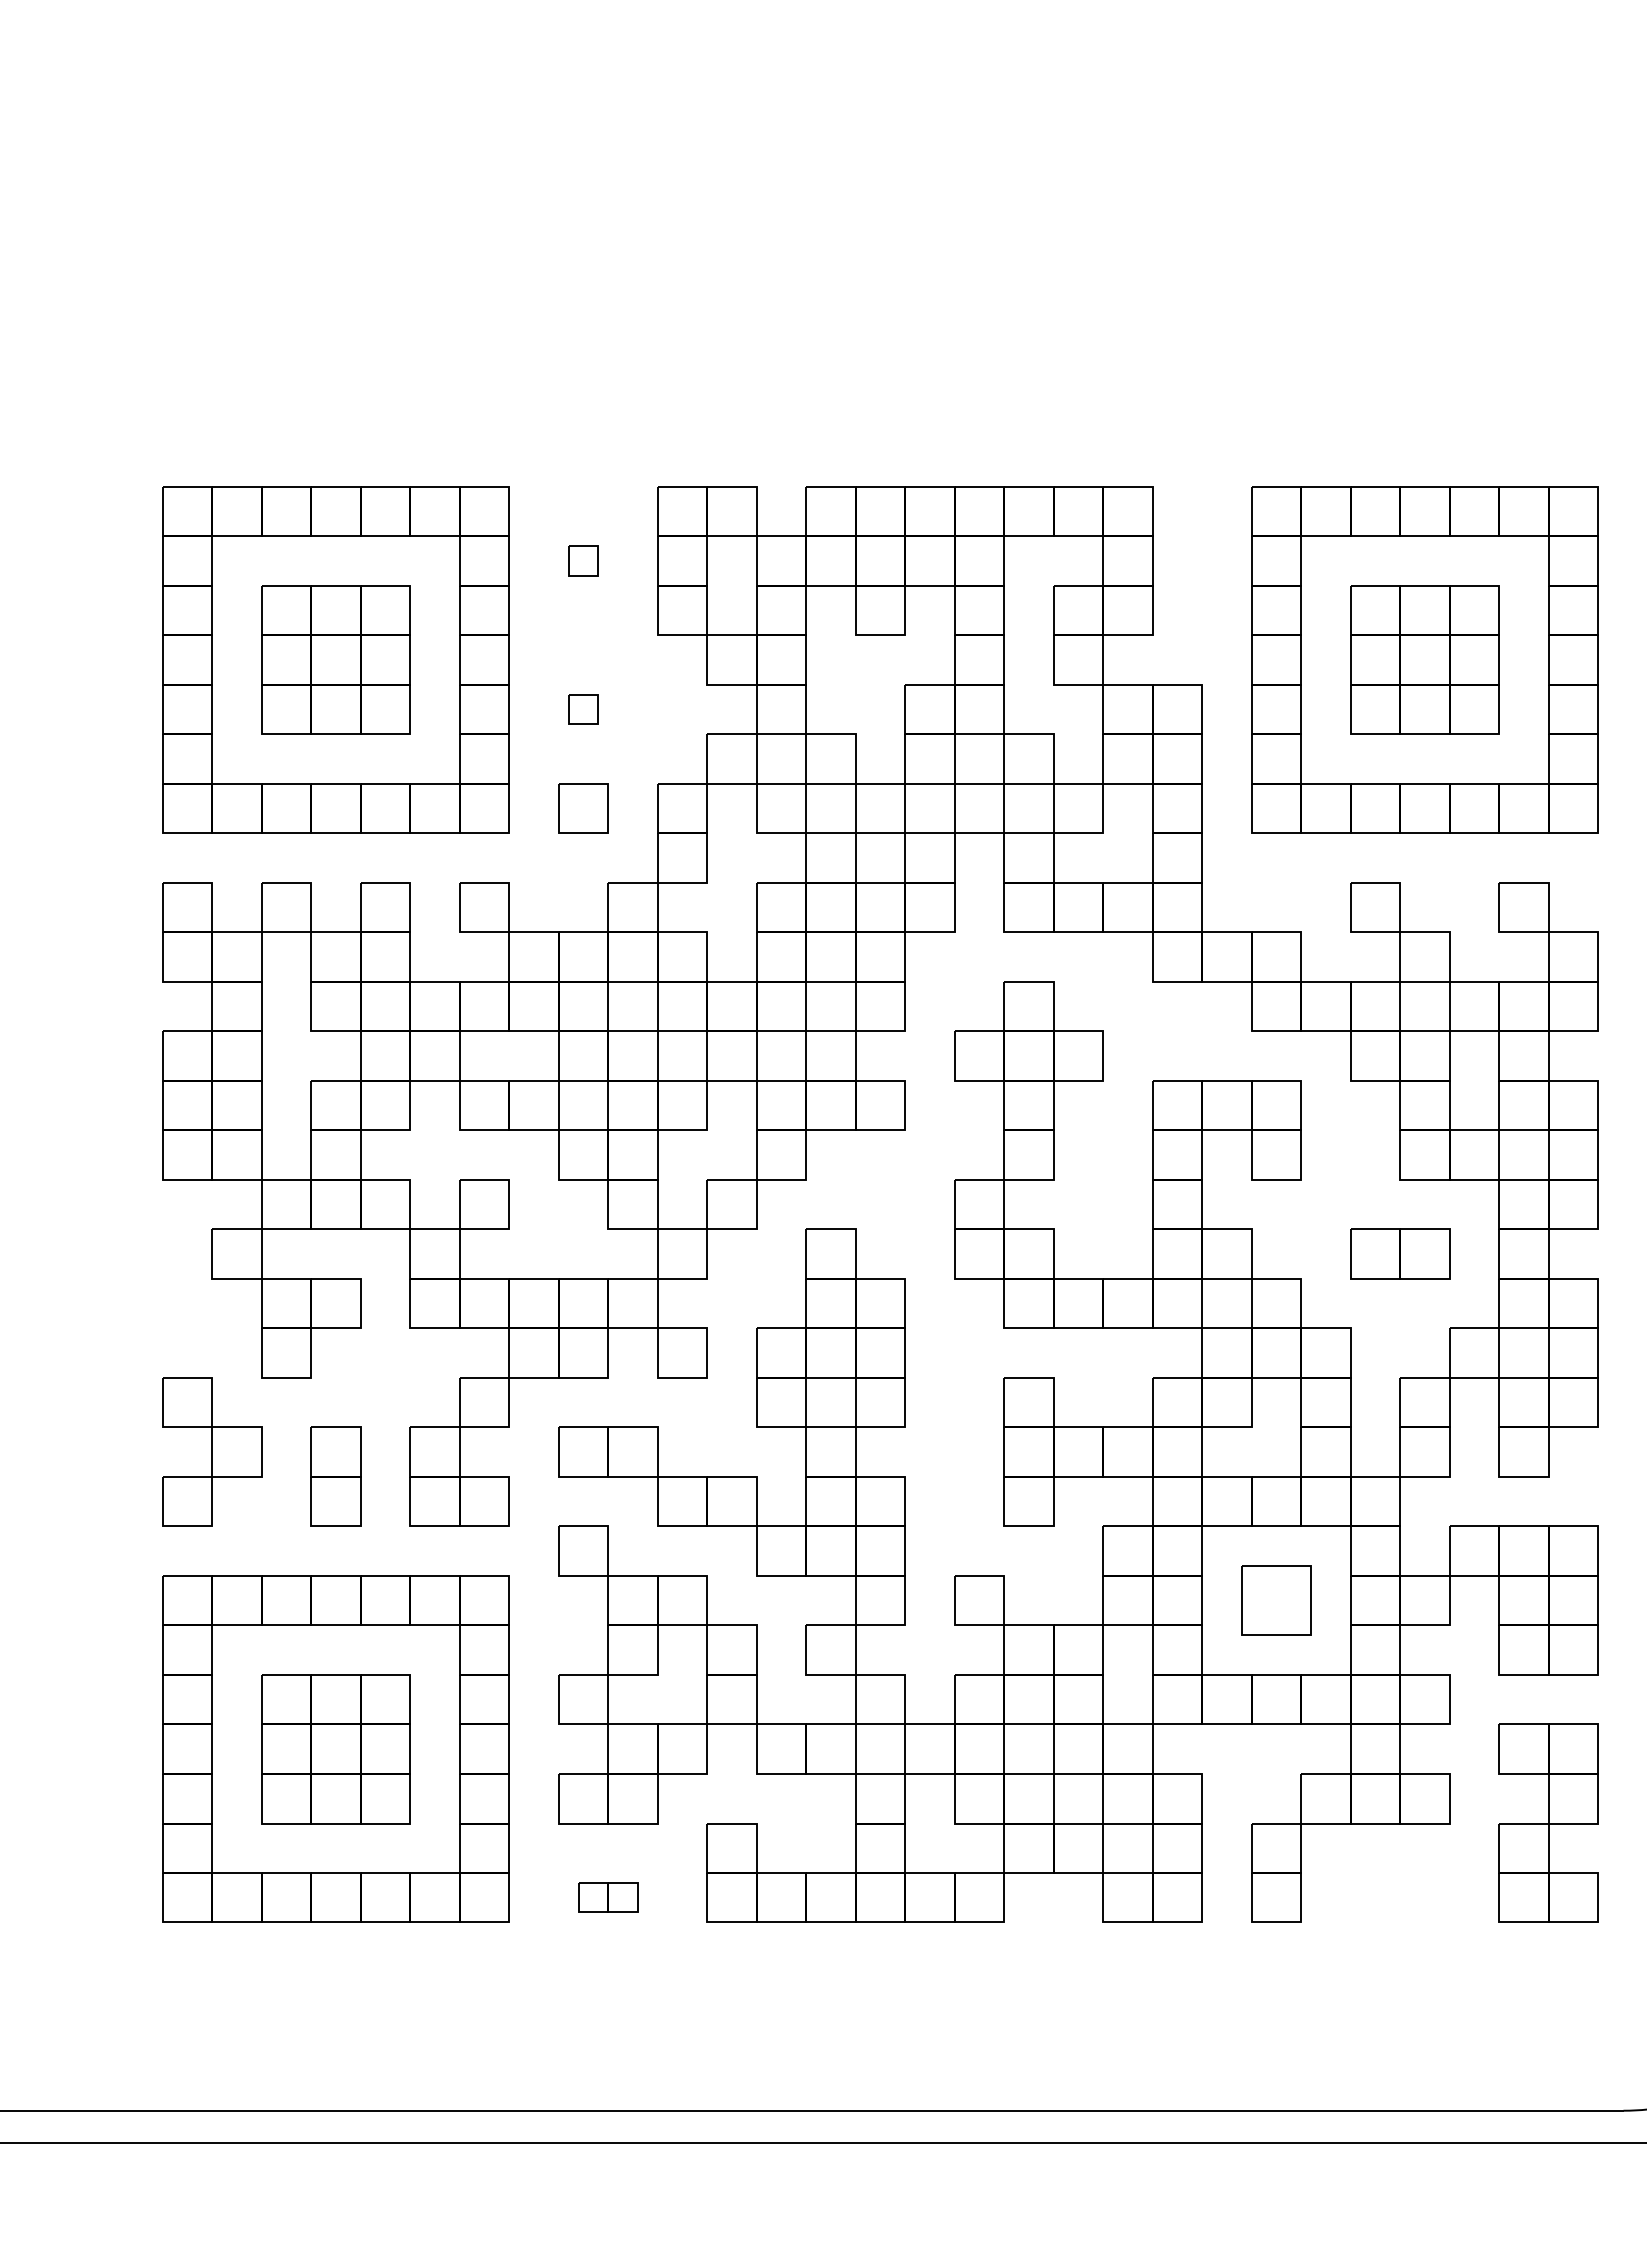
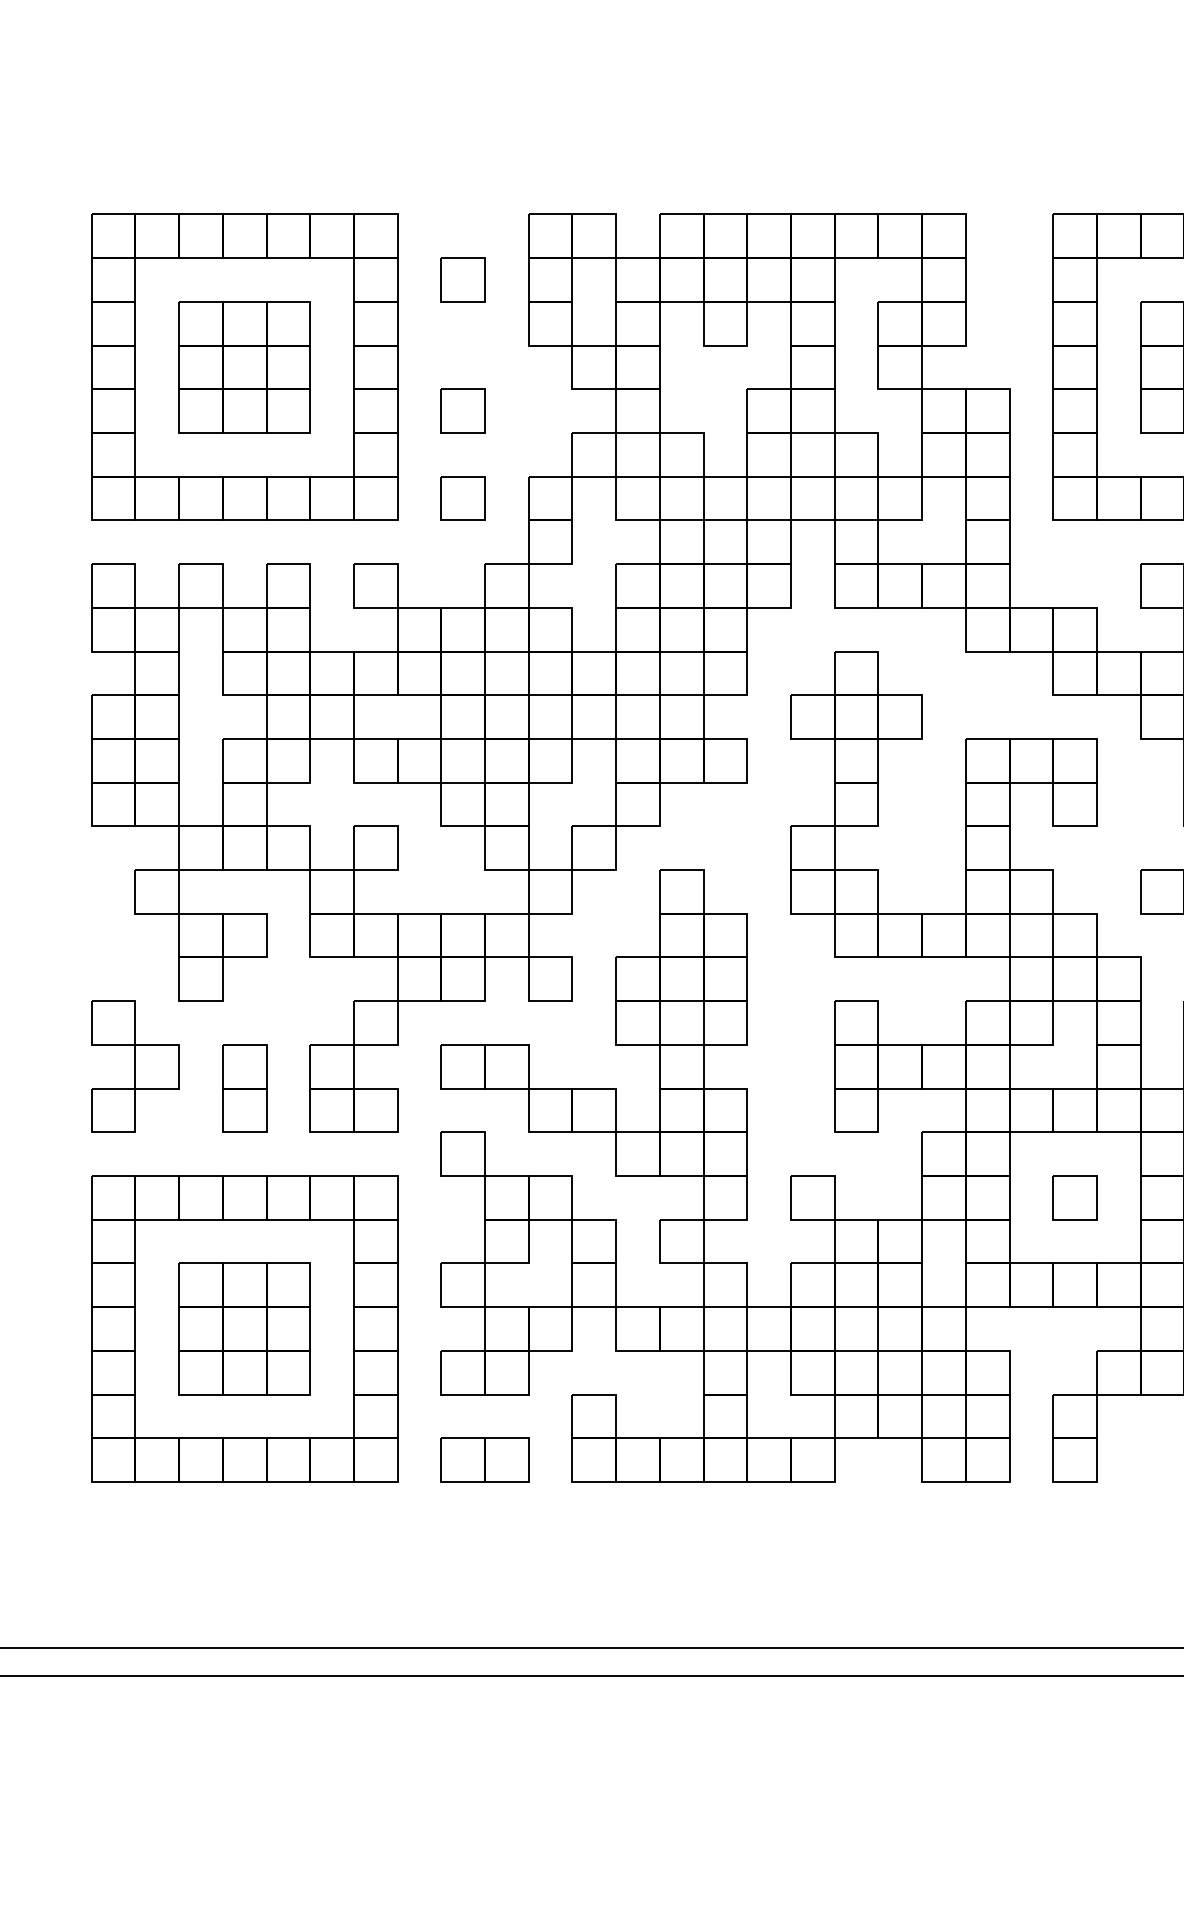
part: (583, 560) -> (463, 279), size x1.67
part: (583, 709) -> (463, 410), size x1.67
part: (1276, 1600) -> (1075, 1197), size x0.71
part: (608, 1897) -> (485, 1459), size x1.67

